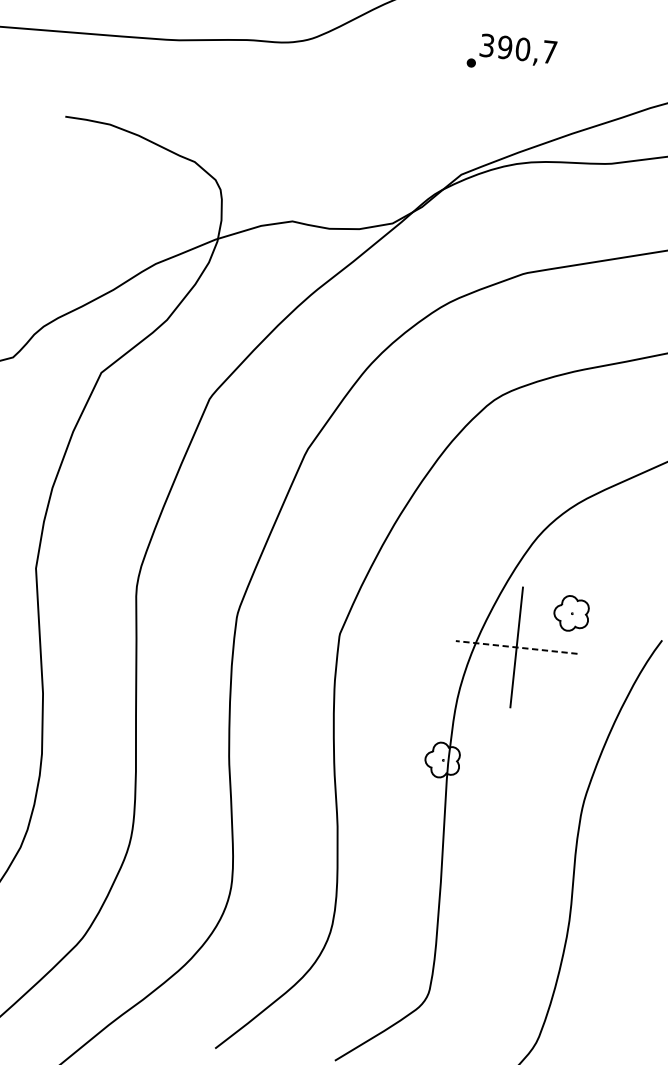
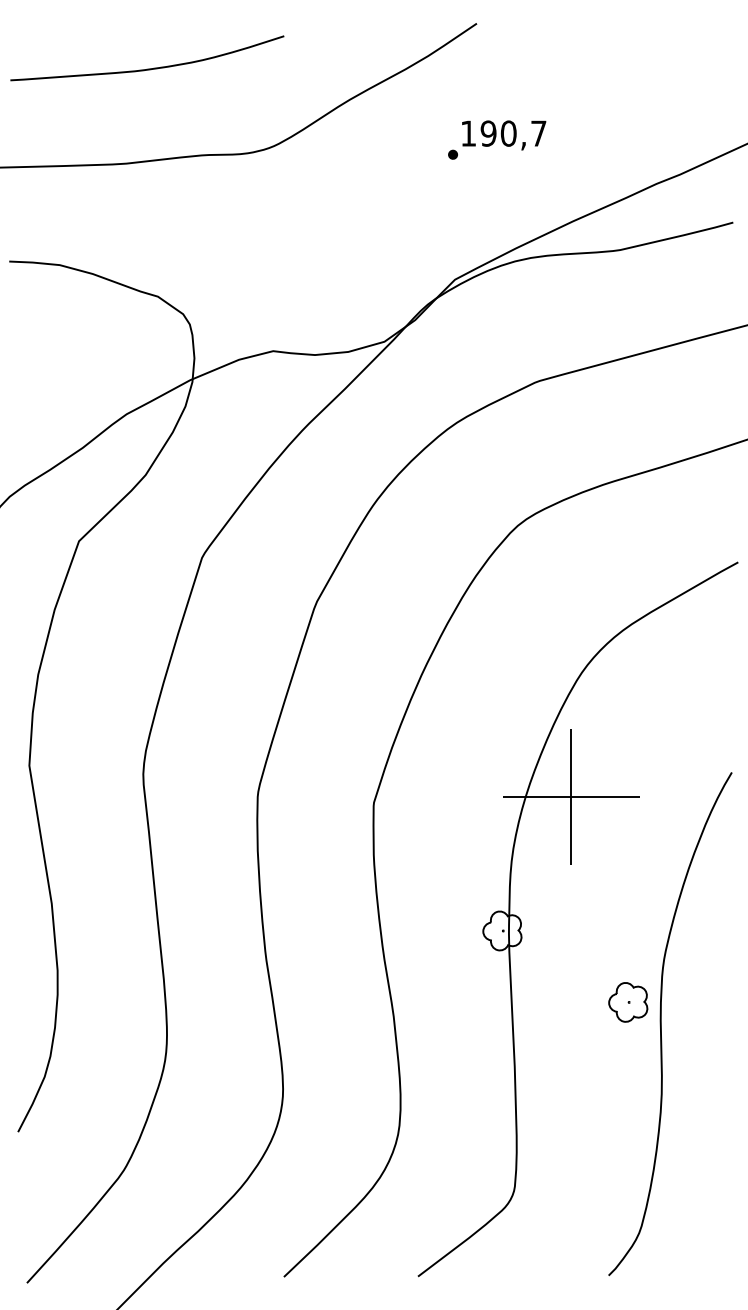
text: (487, 45) -> (468, 133), 390,7 -> 190,7
part: (571, 613) -> (628, 1002), moved
line: (515, 647) -> (570, 797), dashed -> solid

